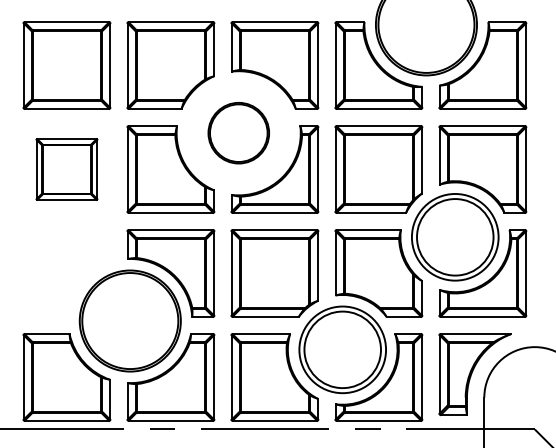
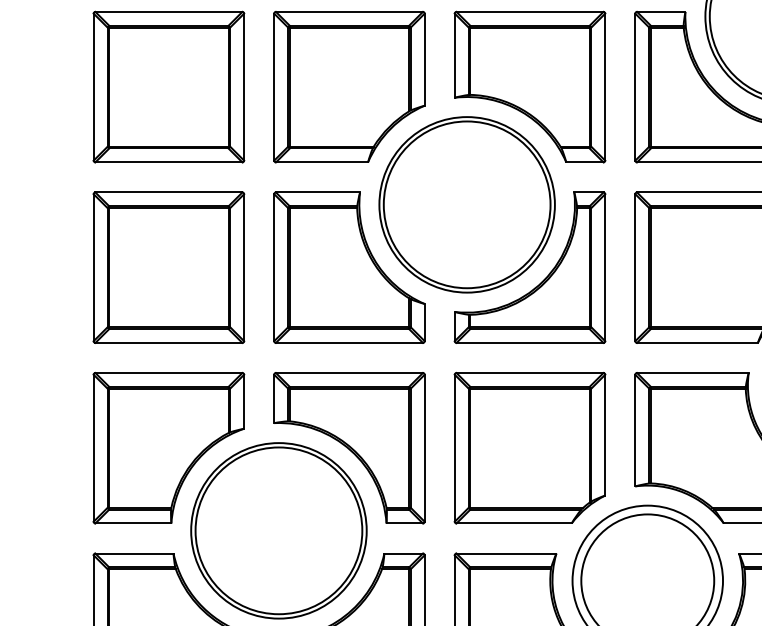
part: (238, 132) -> (466, 203), size x1.67
part: (66, 169) -> (168, 267), size x1.43
part: (66, 273) -> (168, 448), added

